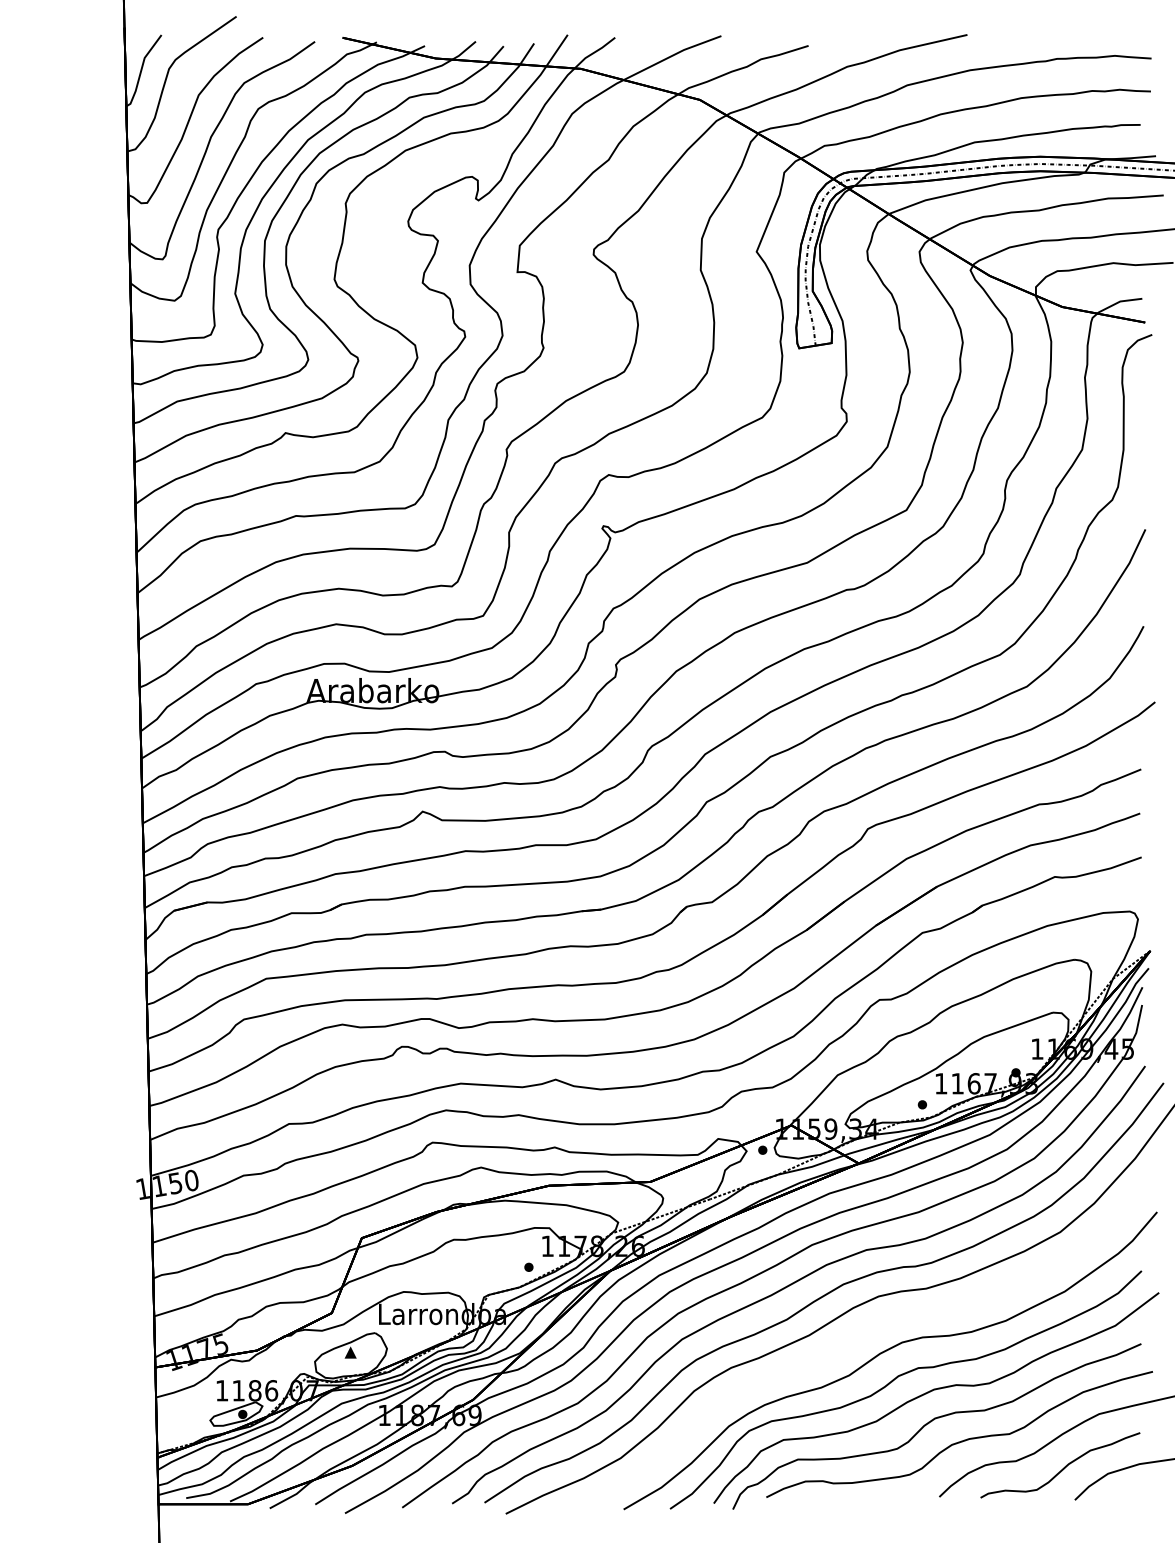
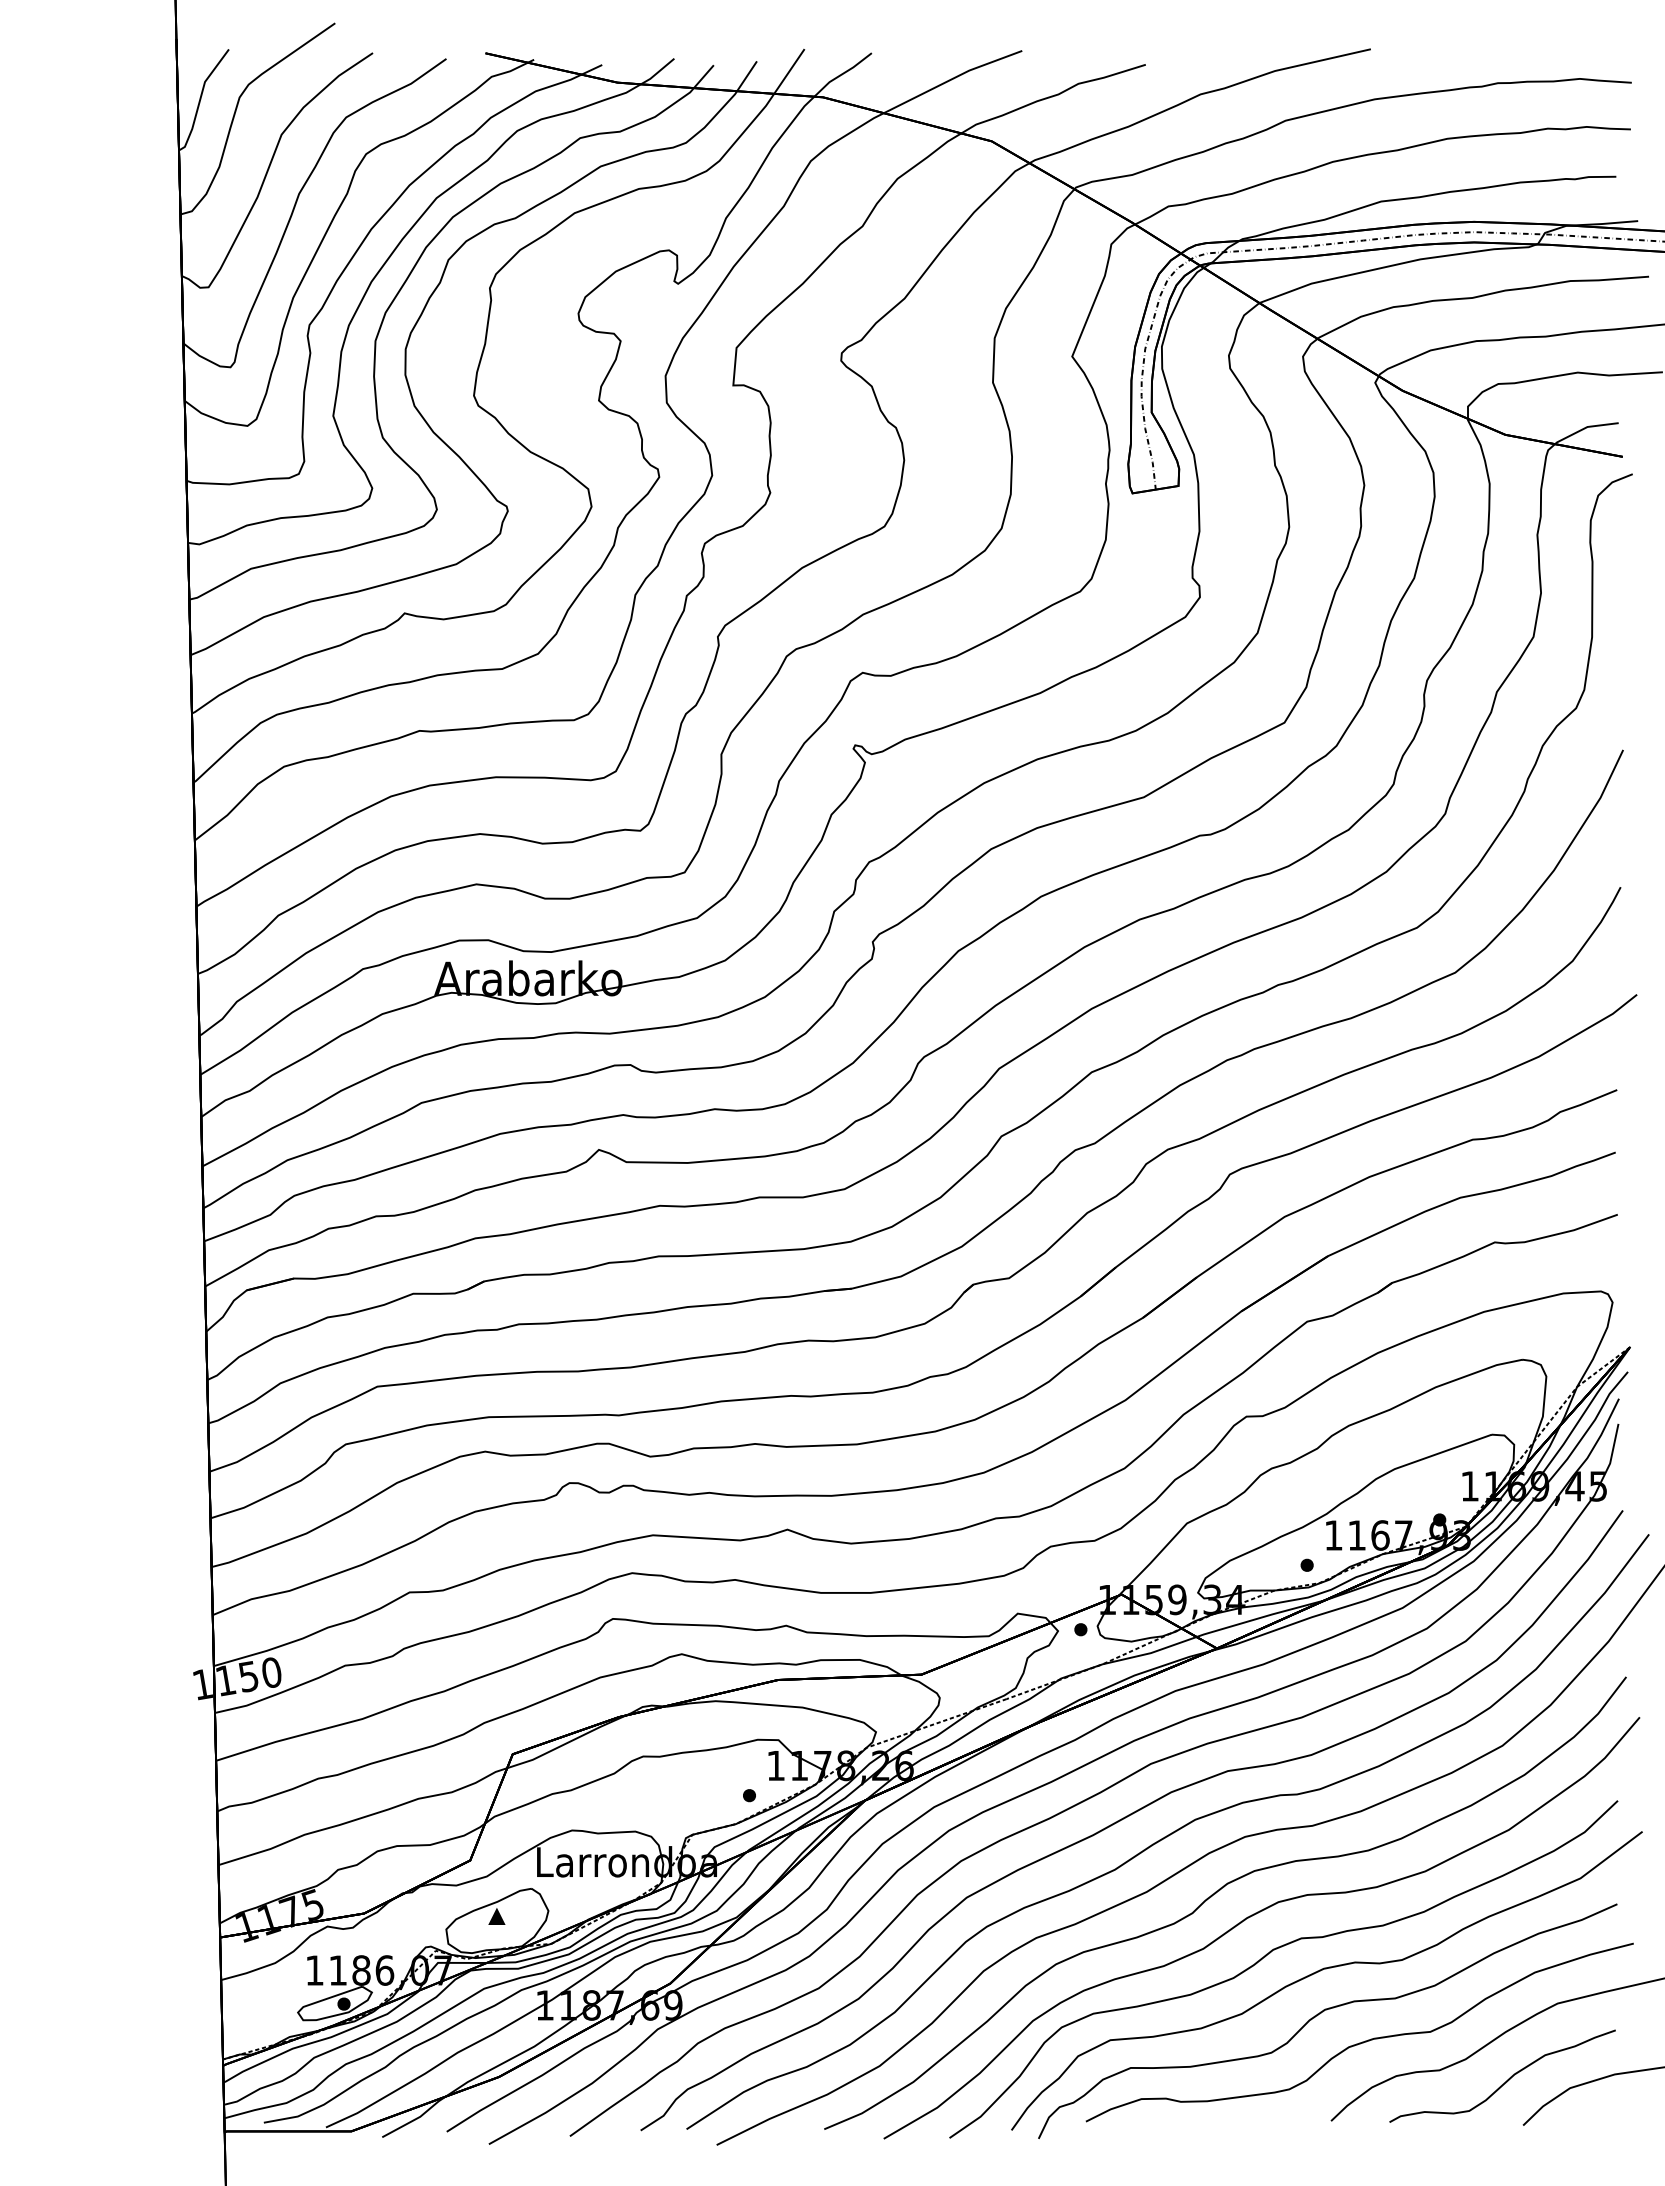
curve: (860, 1335) -> (1219, 1891), added

